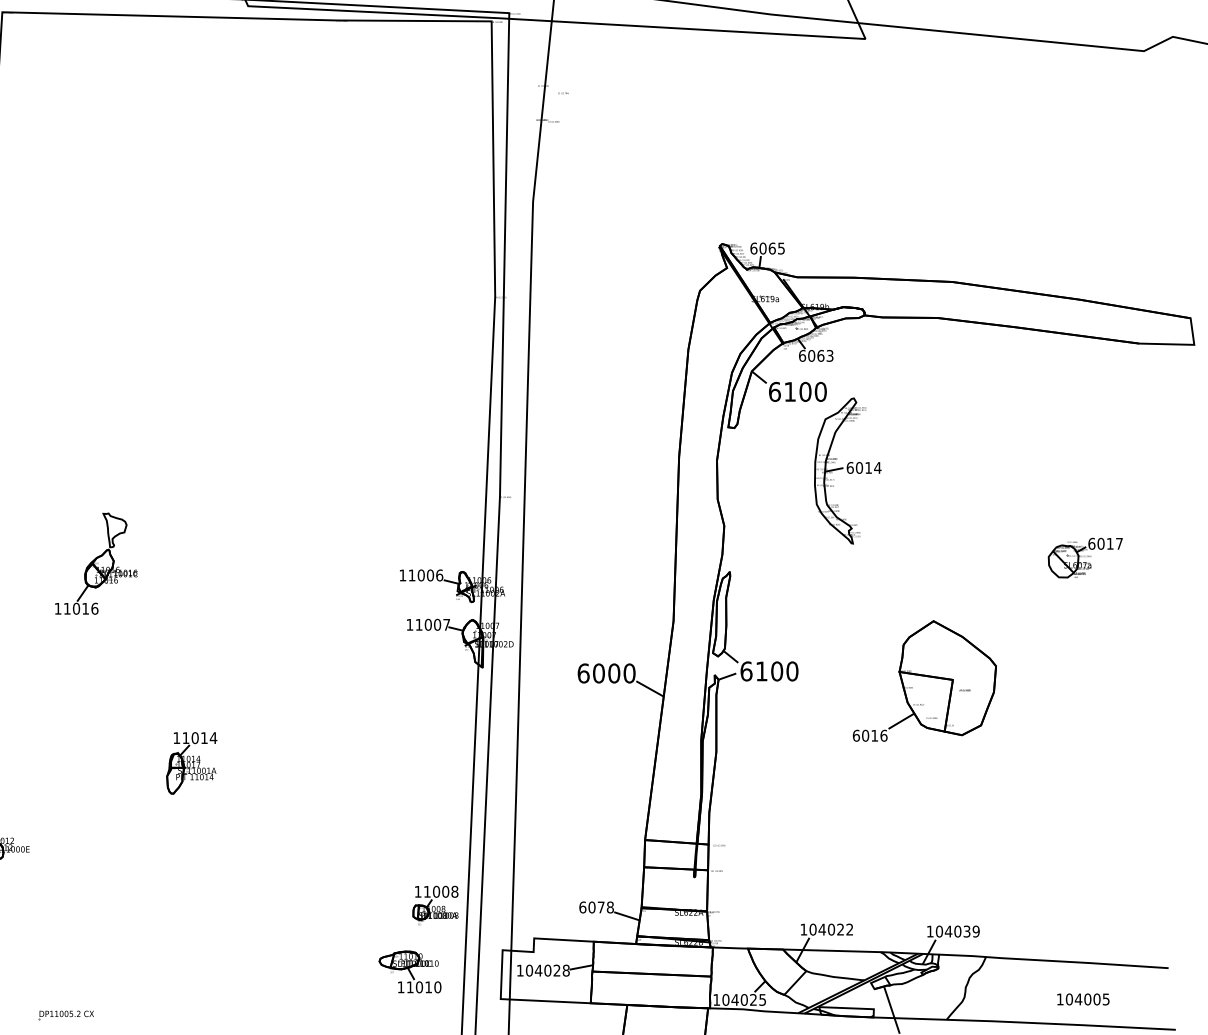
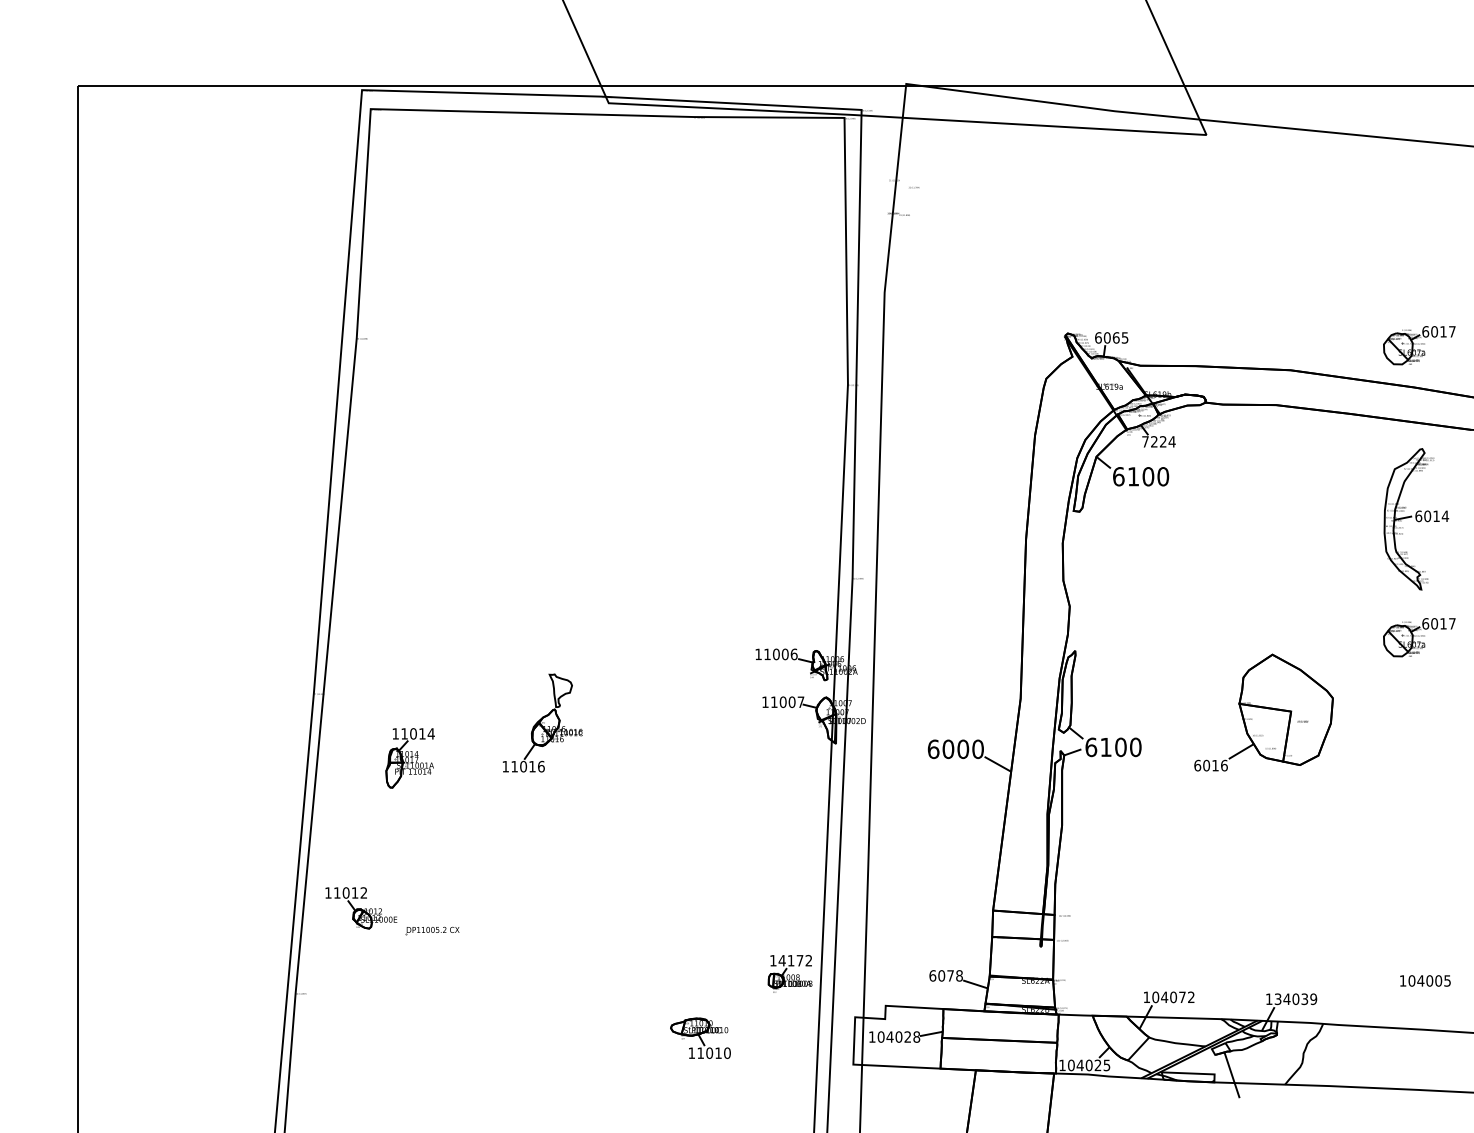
part: (1085, 256) -> (1419, 345), added
text: (815, 355) -> (1158, 441), 6063 -> 7224
part: (847, 471) -> (1416, 519), moved
part: (96, 563) -> (542, 722), moved
part: (924, 680) -> (1263, 712), moved
part: (191, 763) -> (409, 758), moved
text: (441, 891) -> (795, 960), 11008 -> 14172
text: (840, 928) -> (1182, 996), 104022 -> 104072
text: (938, 930) -> (1277, 998), 104039 -> 134039
part: (410, 971) -> (700, 1037), moved
text: (1083, 998) -> (1425, 980), moved
part: (66, 1014) -> (432, 930), moved

